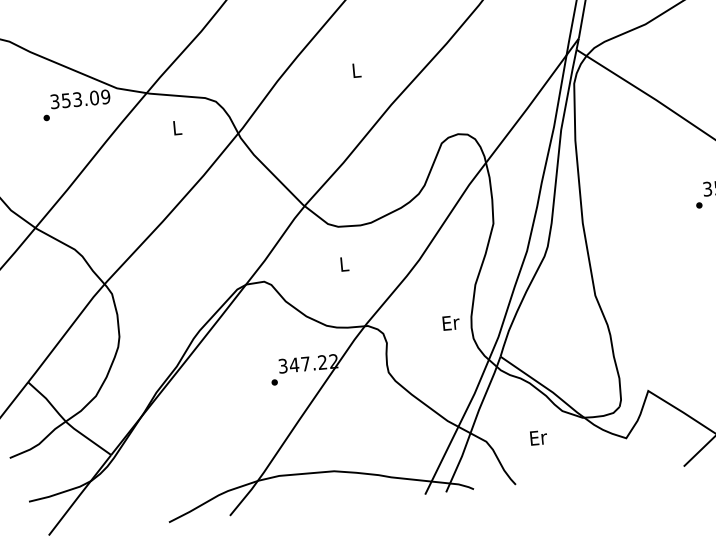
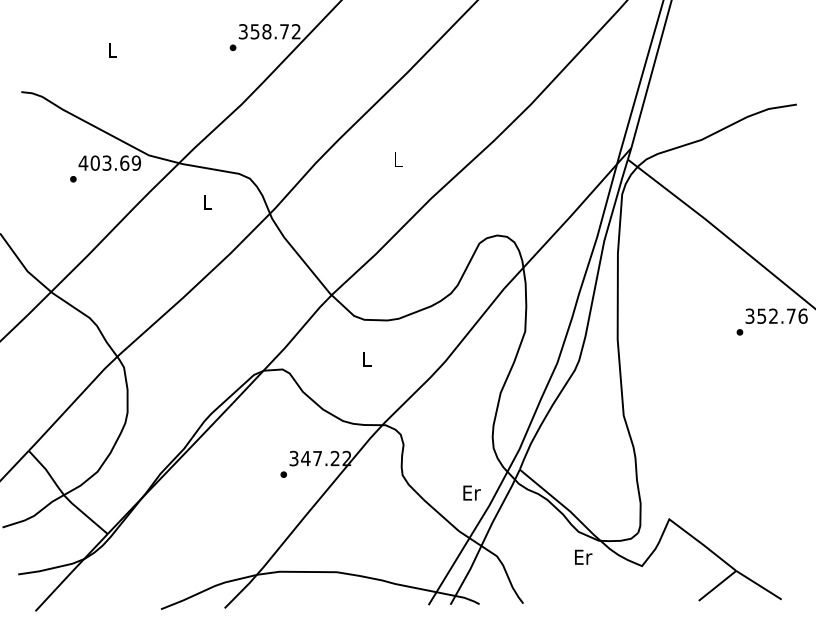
text: (74, 99) -> (103, 162), 353.09 -> 403.69
text: (450, 322) -> (471, 492), moved
text: (538, 437) -> (583, 556), moved

